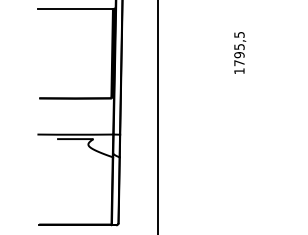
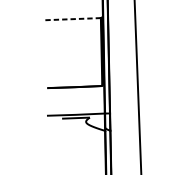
line: (75, 9) -> (72, 19), solid -> dashed

